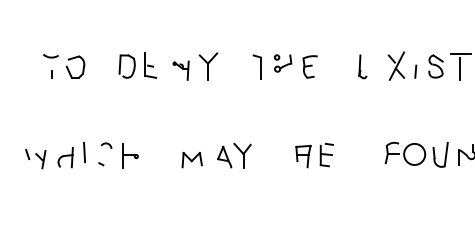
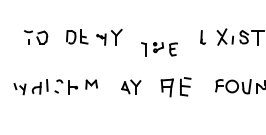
part: (284, 66) -> (159, 49), moved
part: (315, 154) -> (176, 86), size x1.4
part: (191, 159) -> (91, 84), moved

